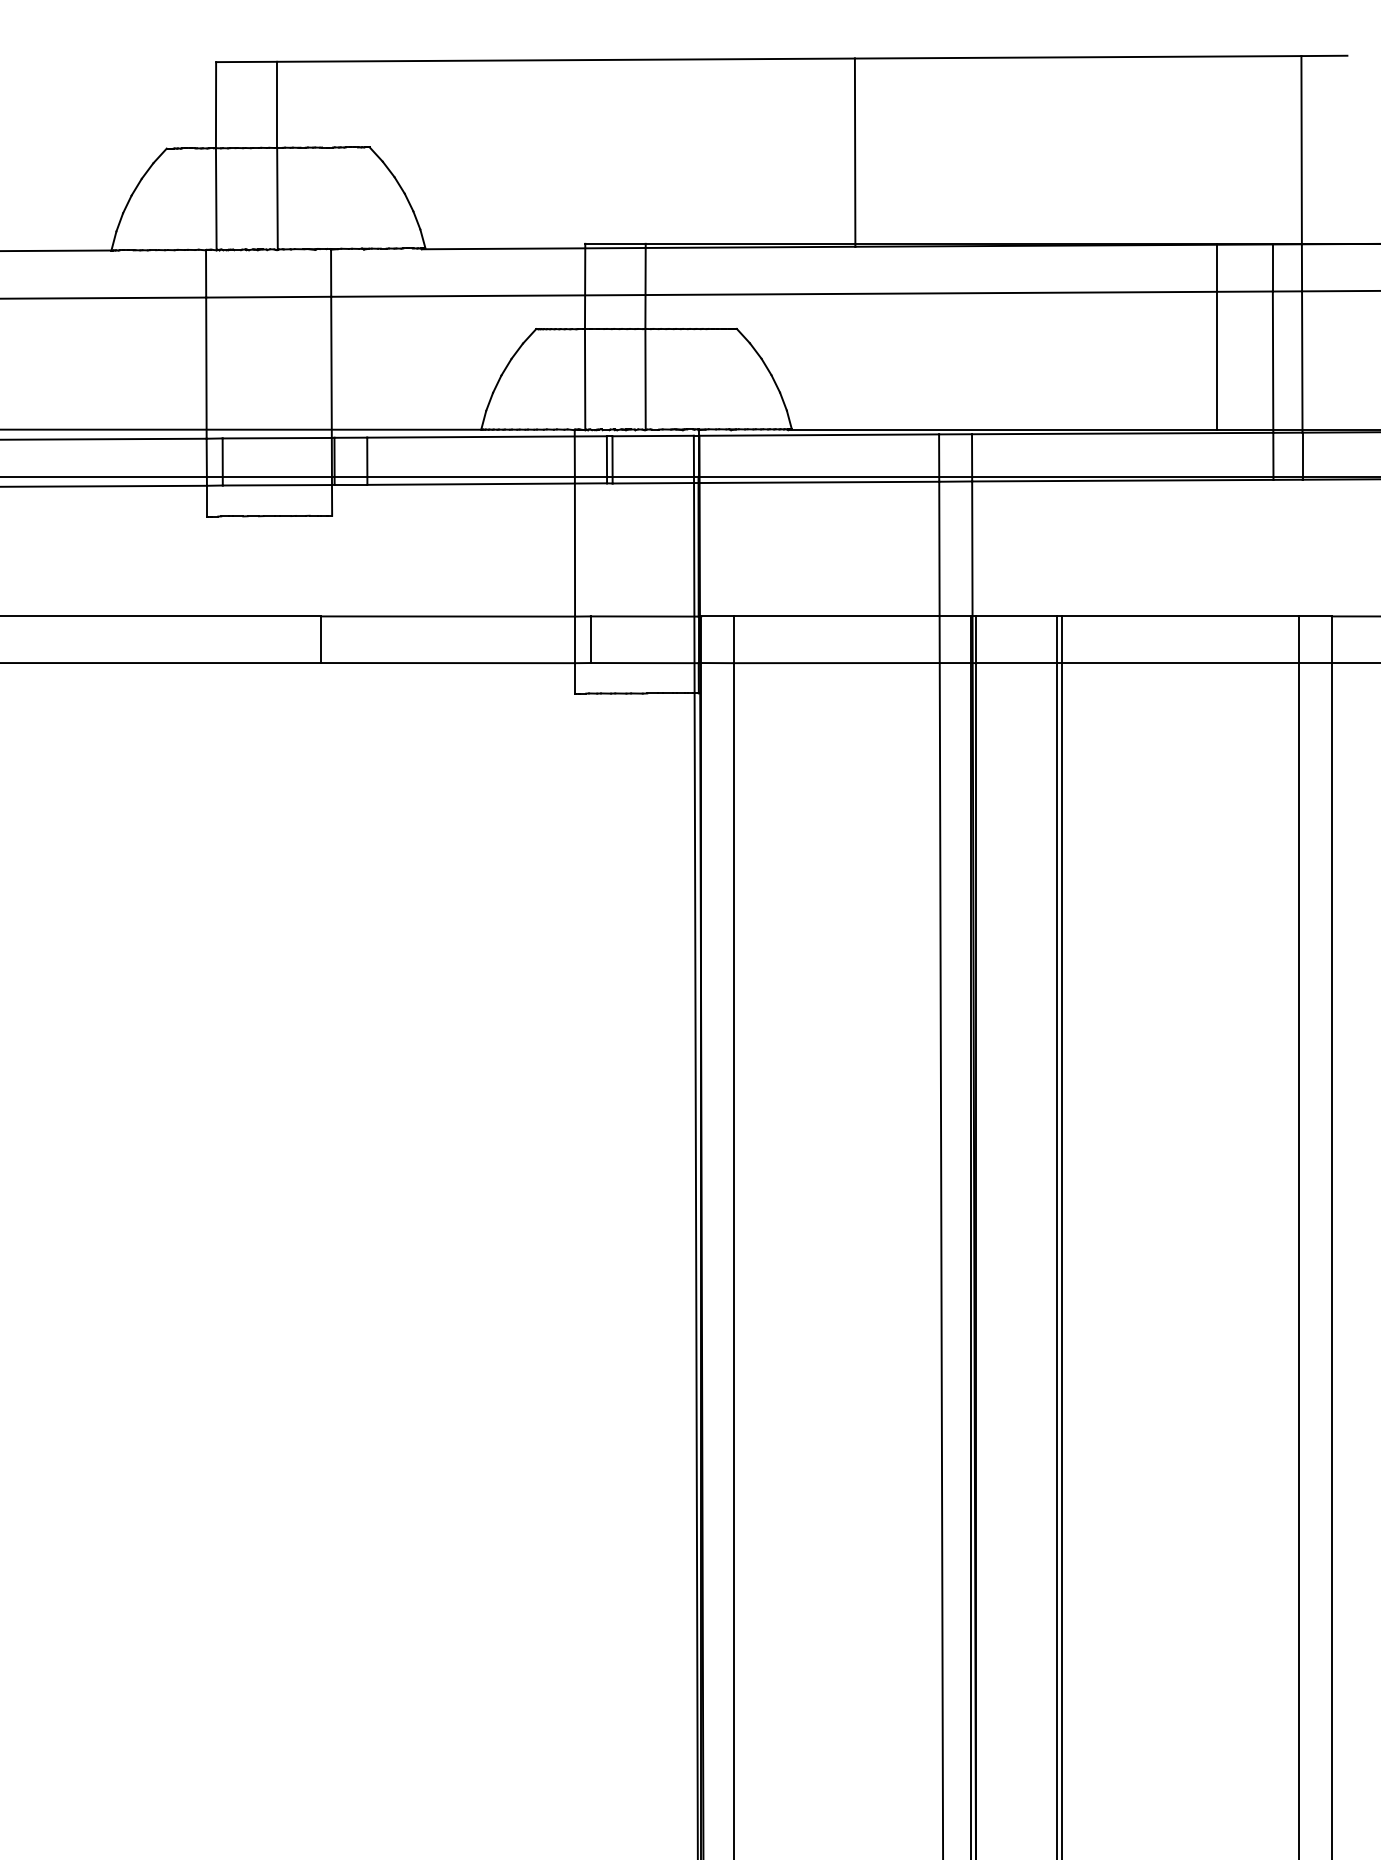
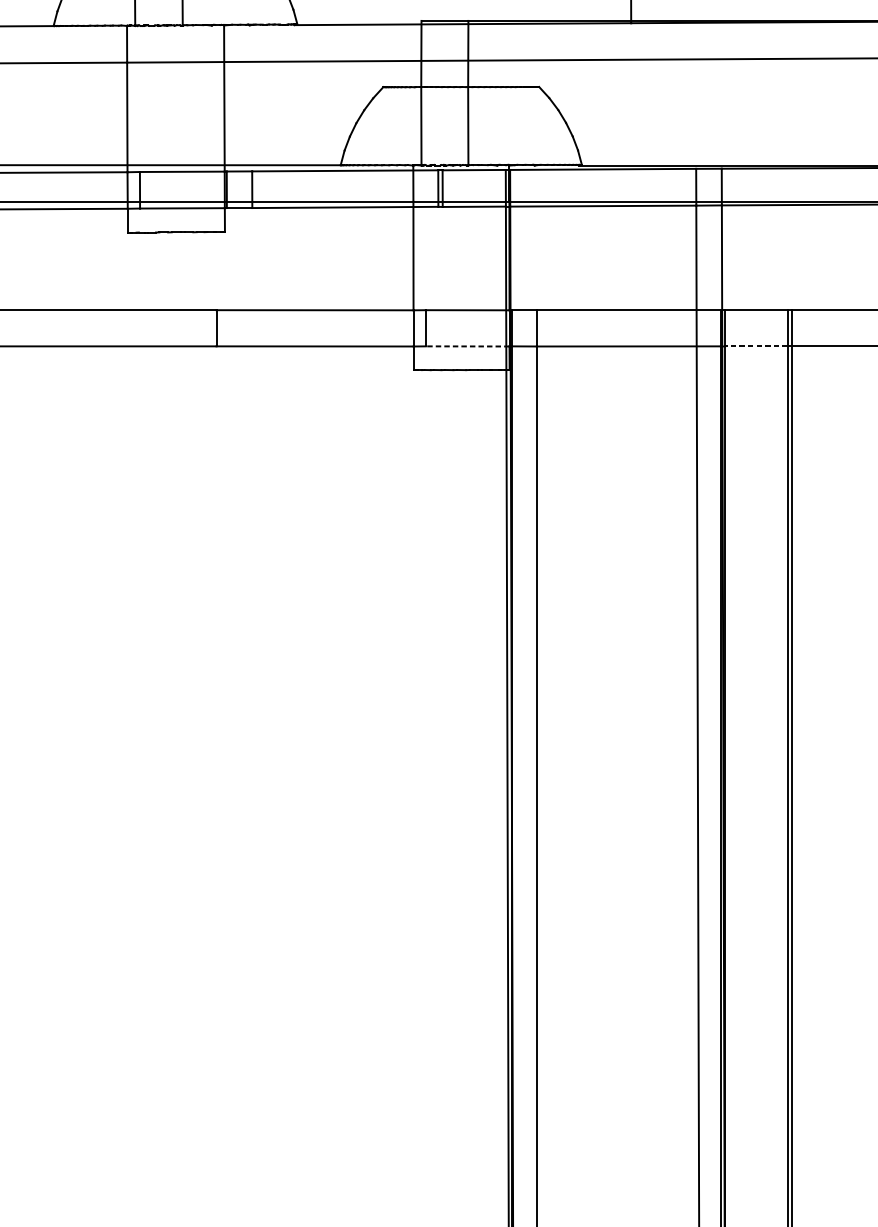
line: (644, 663) -> (467, 346), solid -> dashed
line: (1016, 663) -> (756, 346), solid -> dashed

